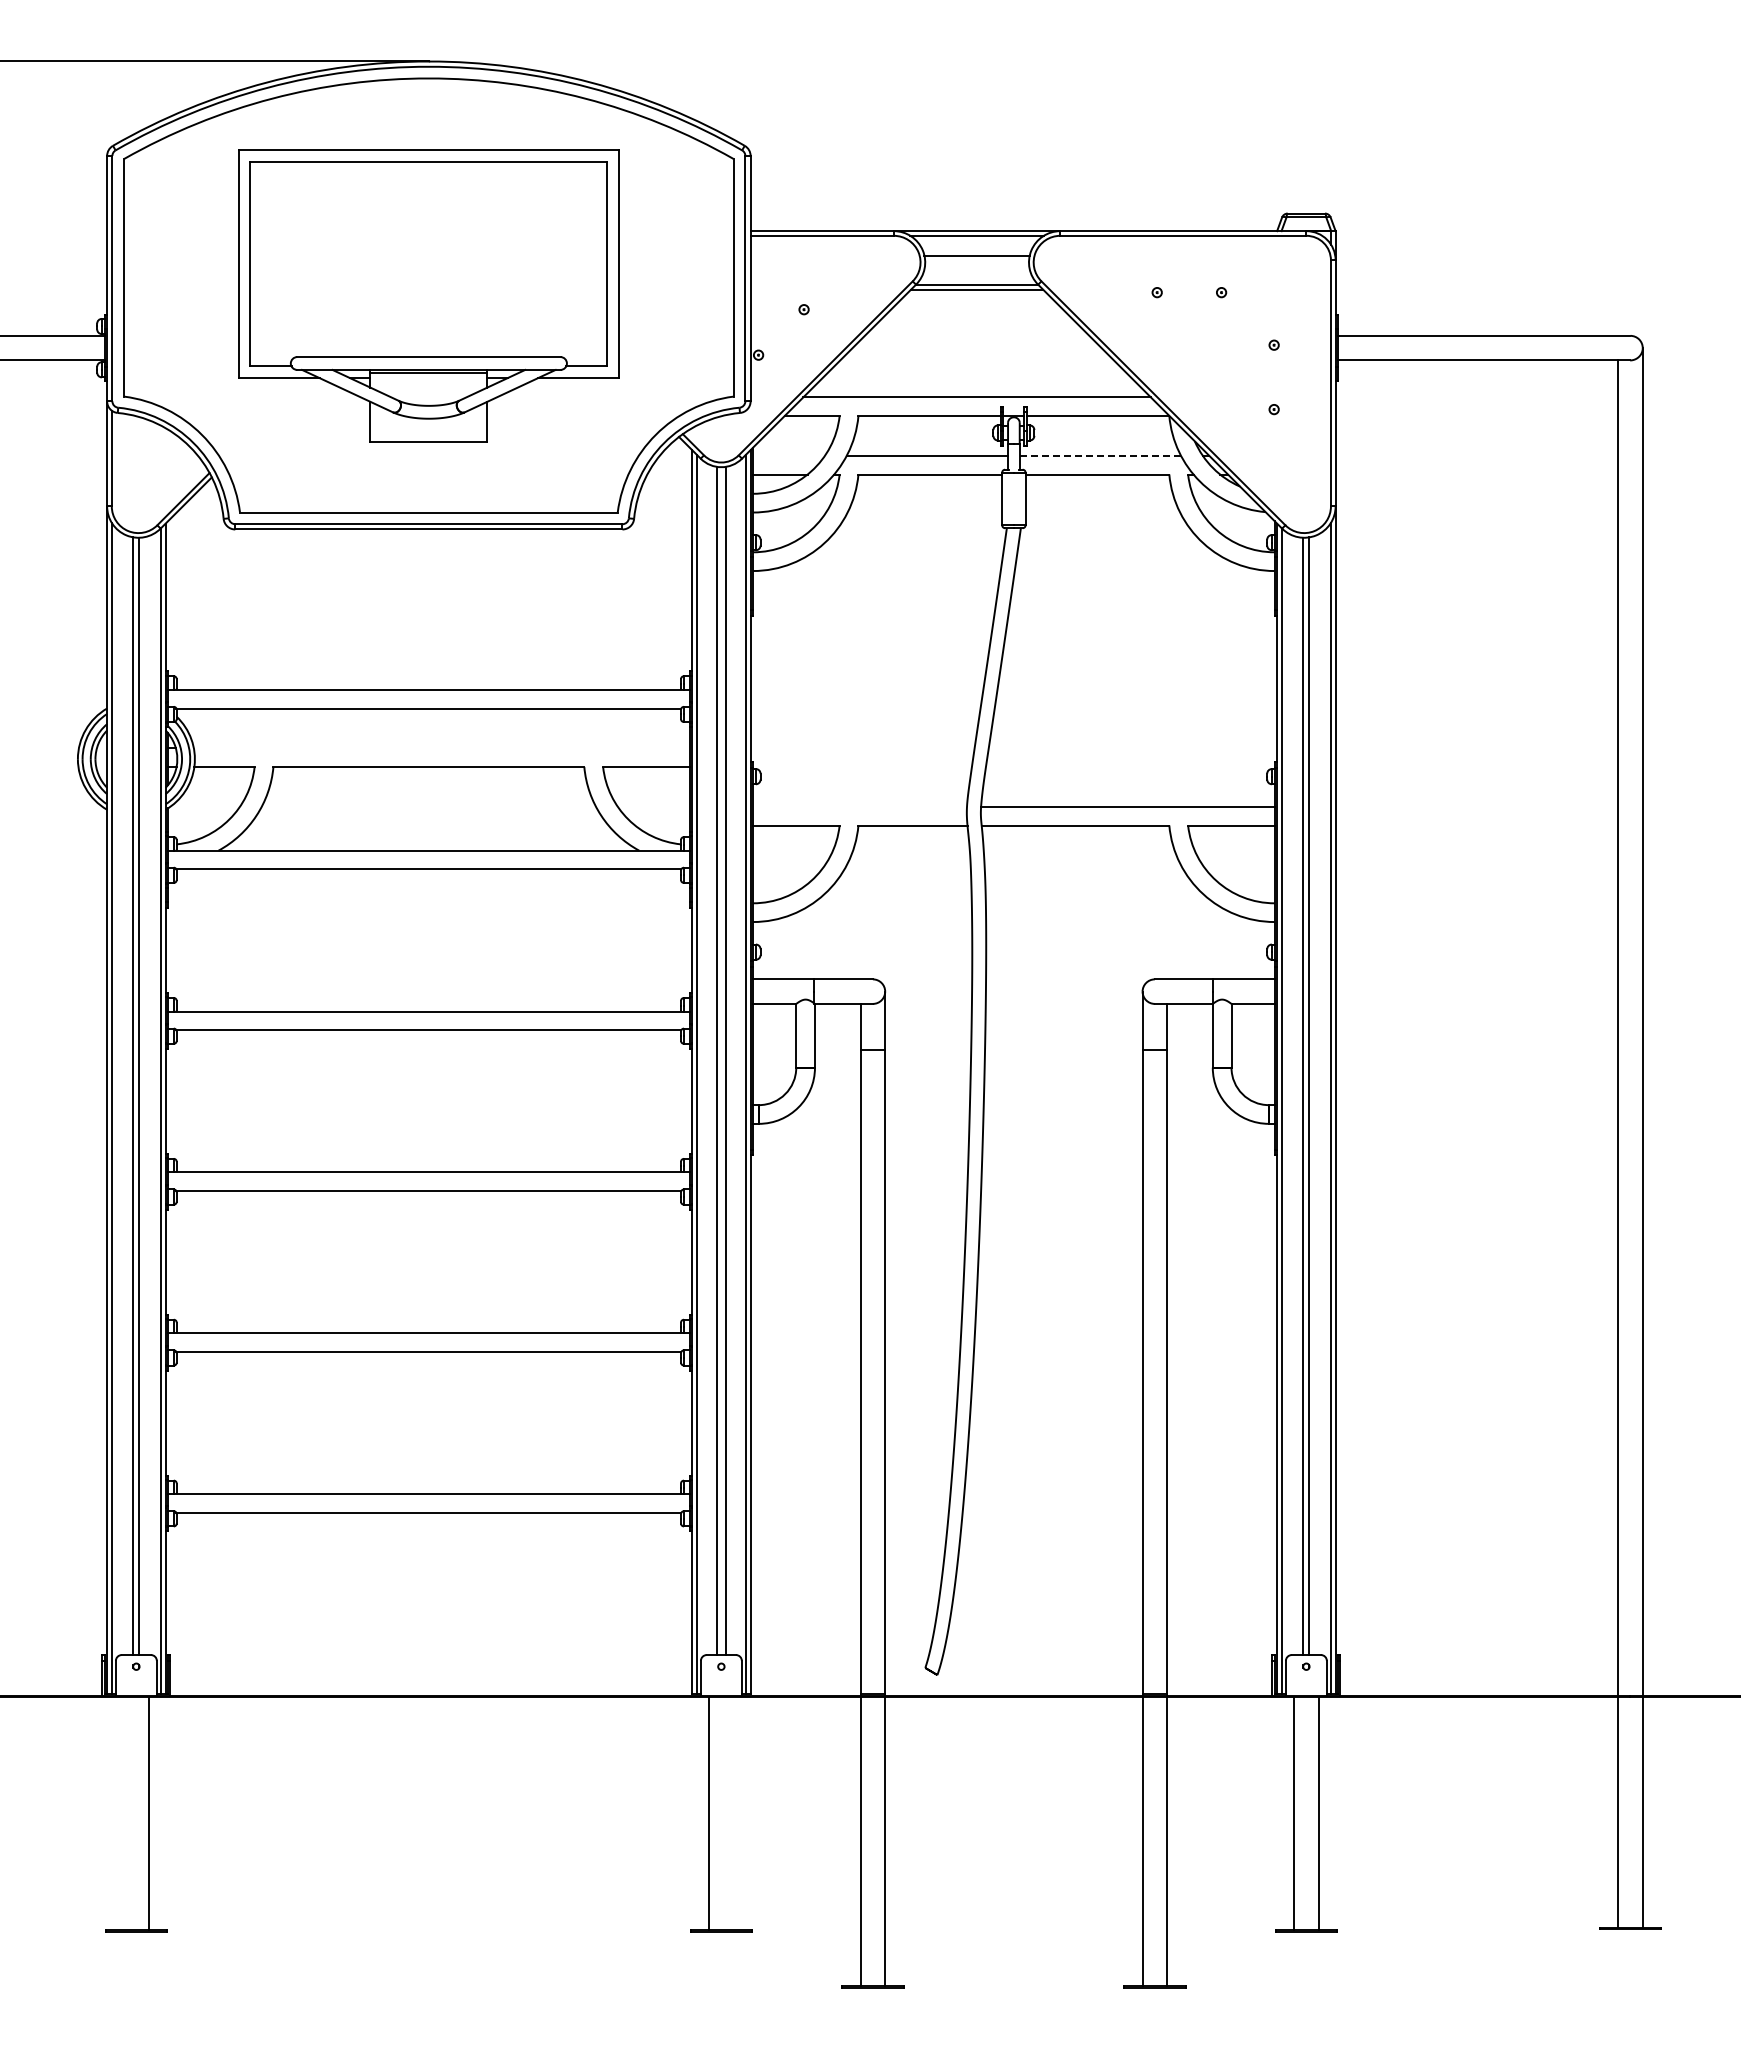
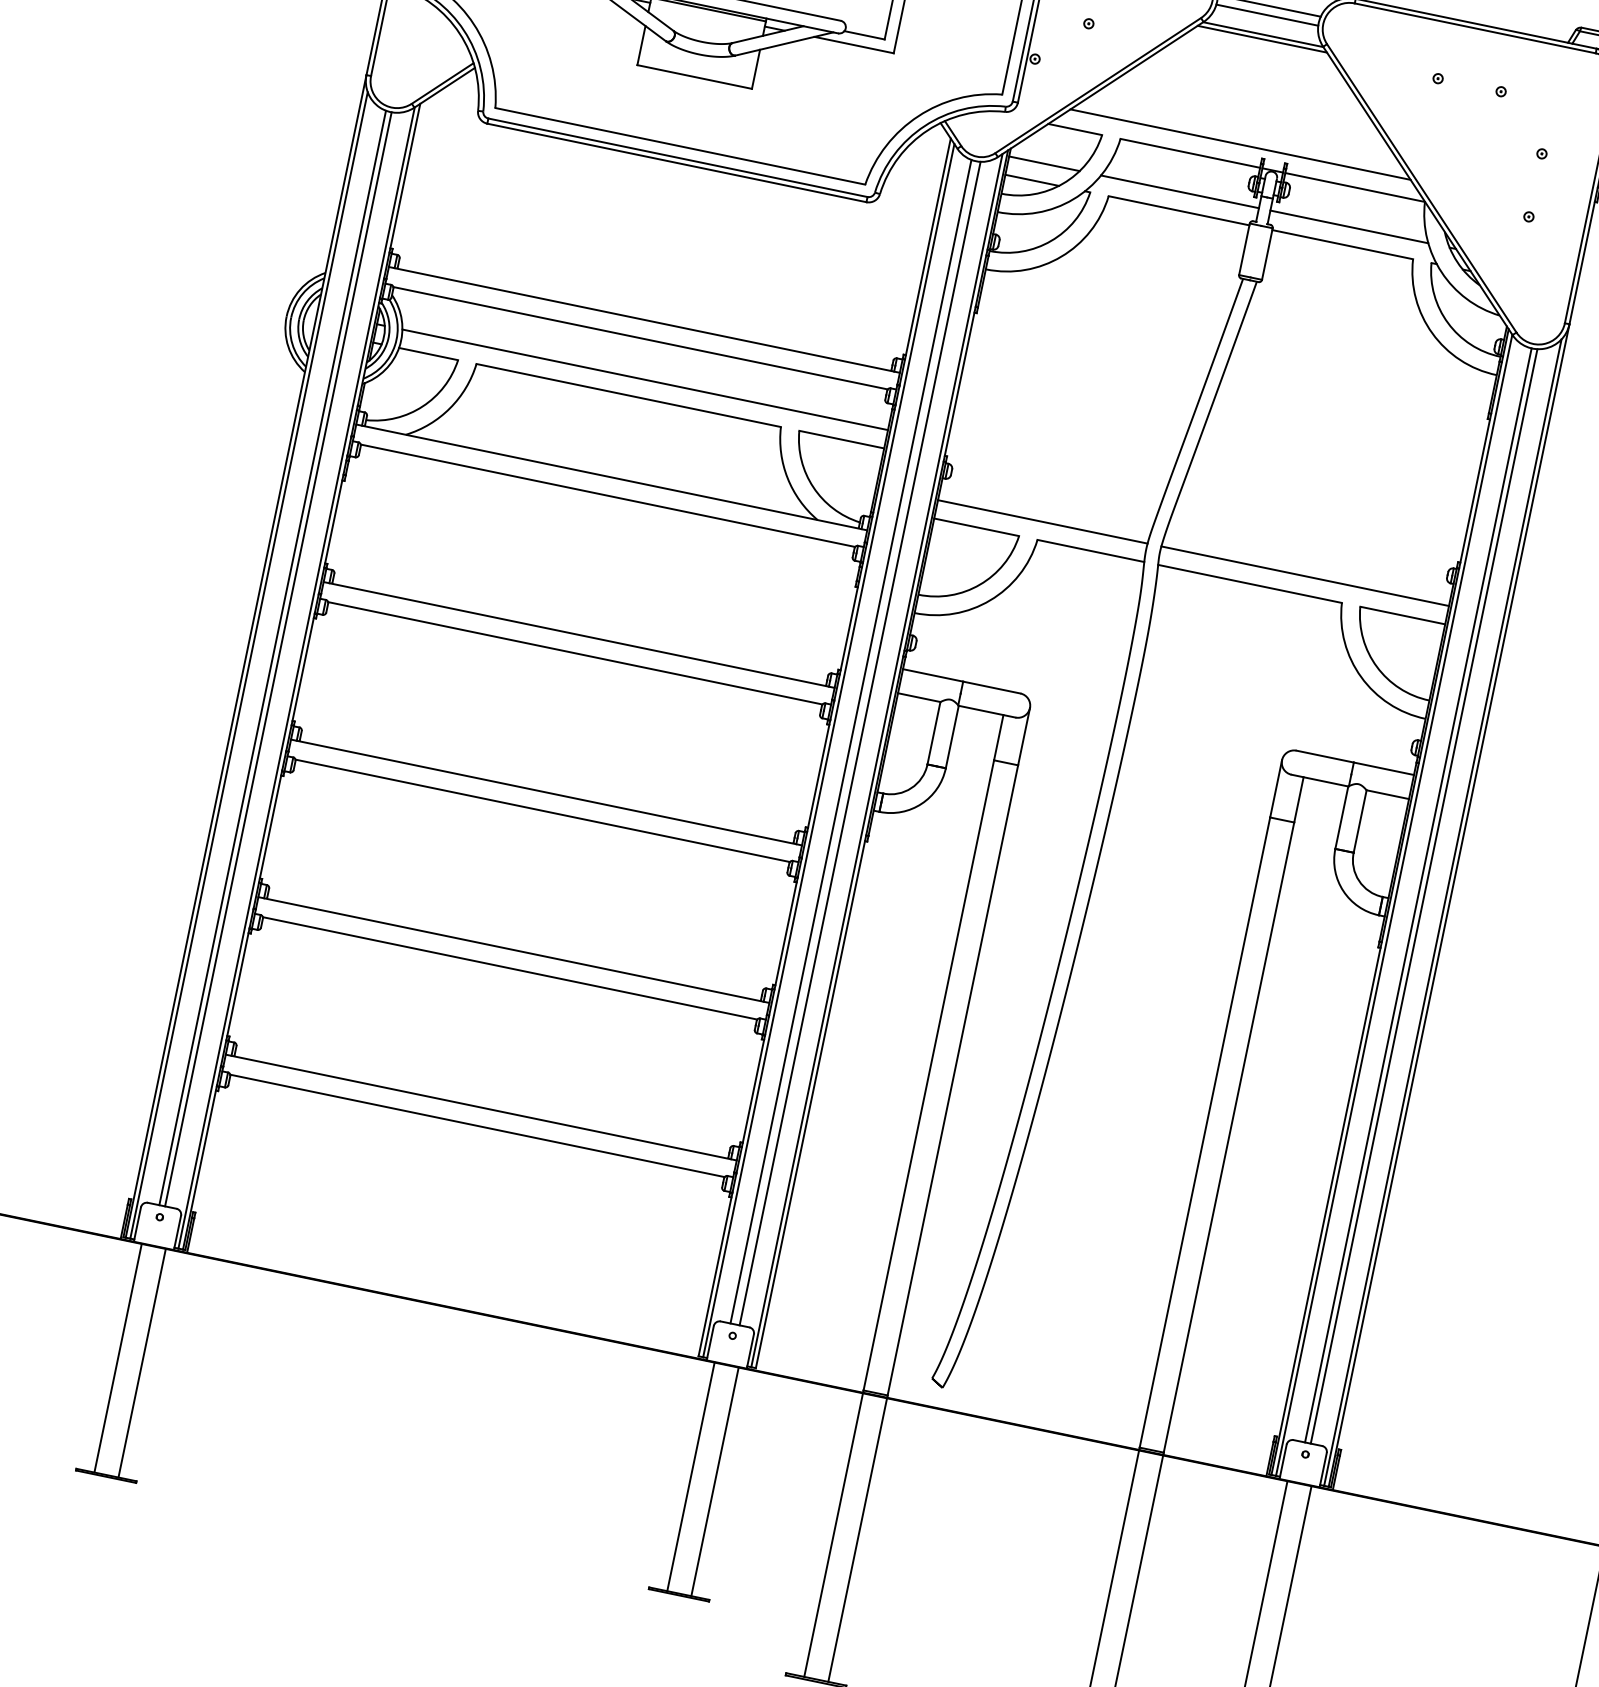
line: (977, 265) -> (1267, 15), added
line: (788, 455) -> (1044, 163), added
line: (1100, 455) -> (1349, 226), dashed -> solid
line: (441, 748) -> (644, 379), added
line: (859, 806) -> (1042, 521), added
line: (124, 1812) -> (118, 1357), added
line: (733, 1812) -> (715, 1481), added

